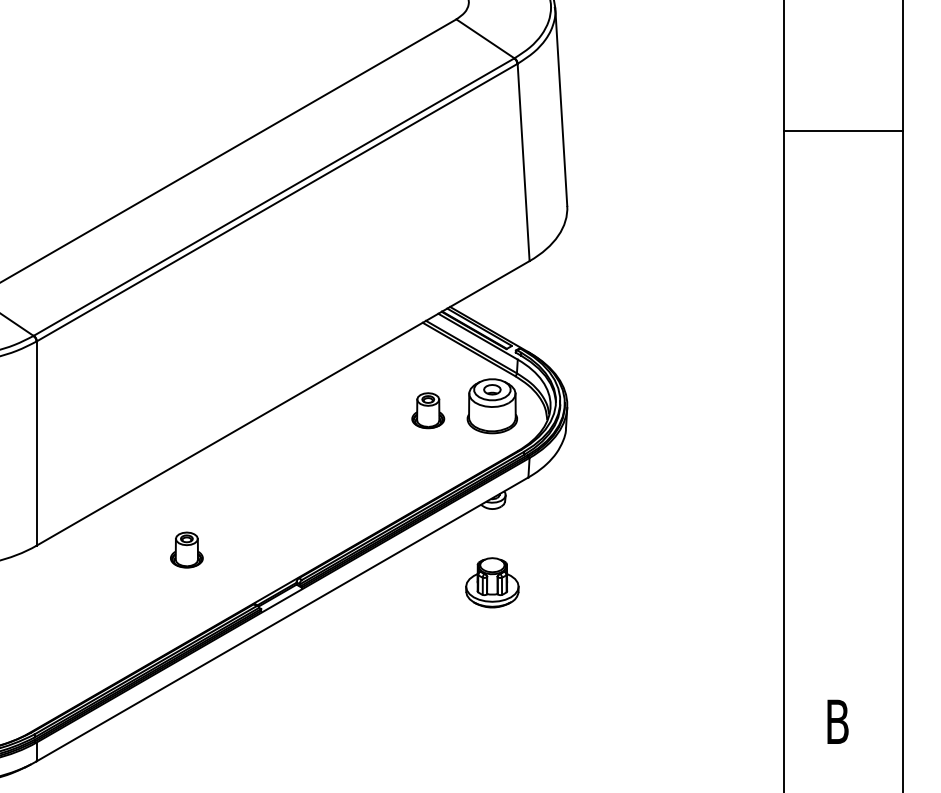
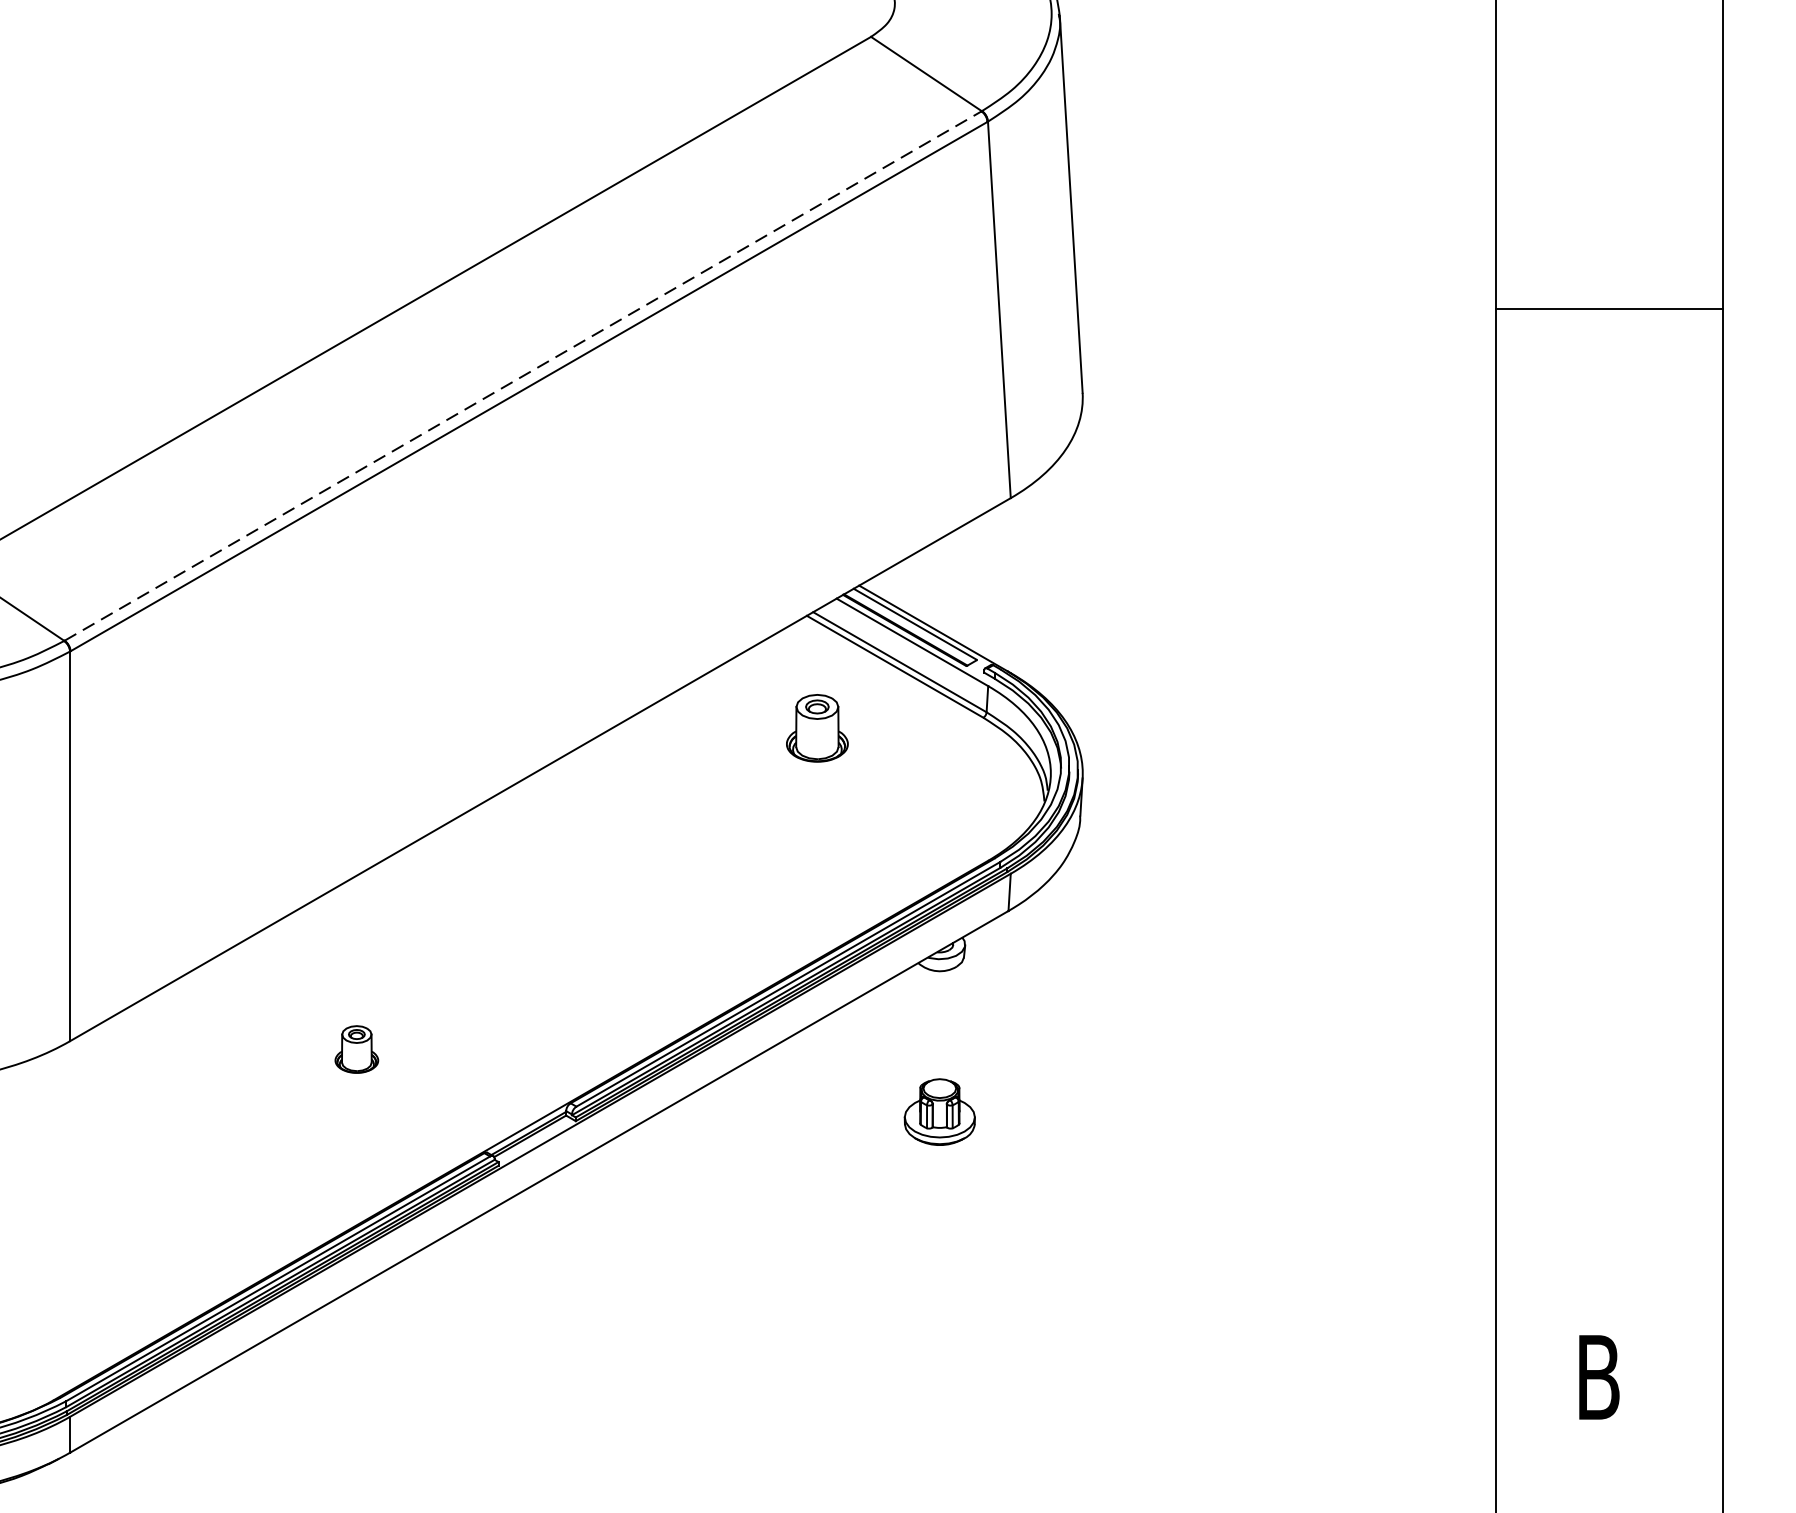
line: (843, 130) -> (1609, 308), moved
line: (274, 196) -> (523, 374), solid -> dashed
part: (491, 406) -> (938, 775), removed
part: (428, 410) -> (817, 727), moved
part: (186, 549) -> (356, 1048), size x0.7
part: (492, 582) -> (939, 1111), size x0.7

